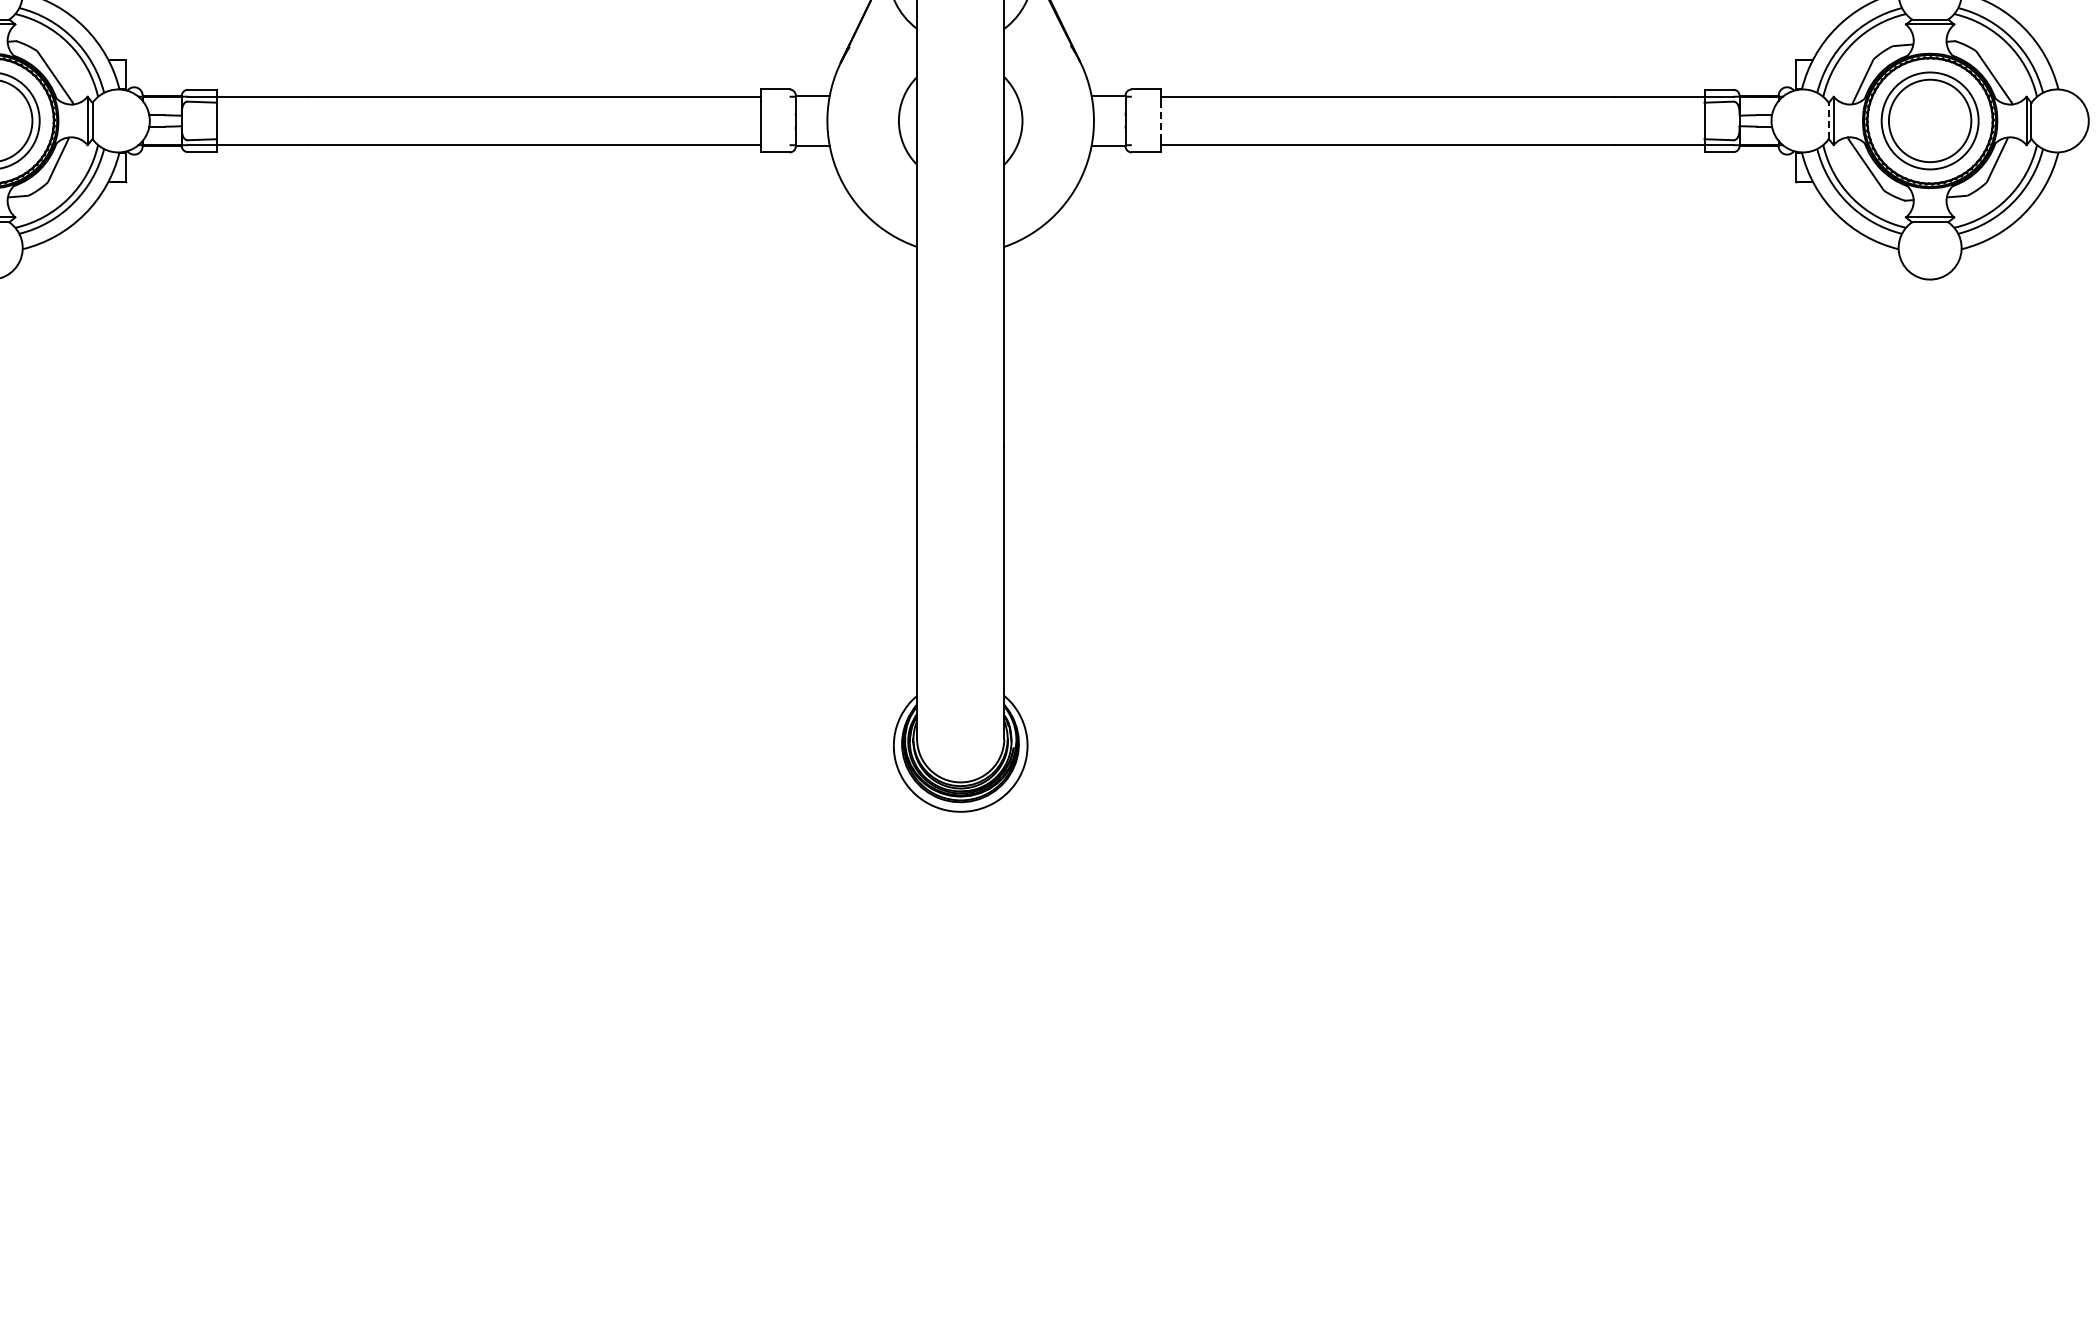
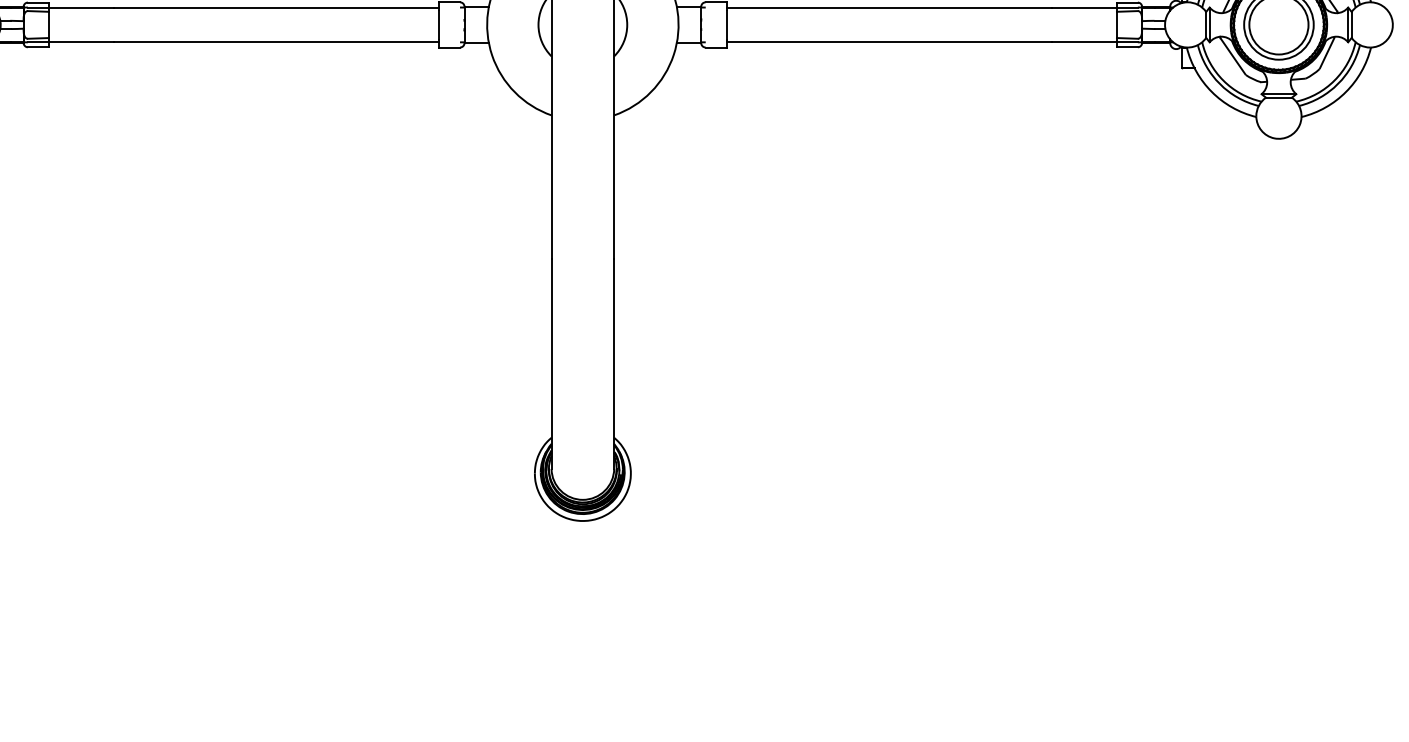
line: (1160, 120) -> (726, 24), dashed -> solid
line: (1828, 120) -> (1205, 24), dashed -> solid

